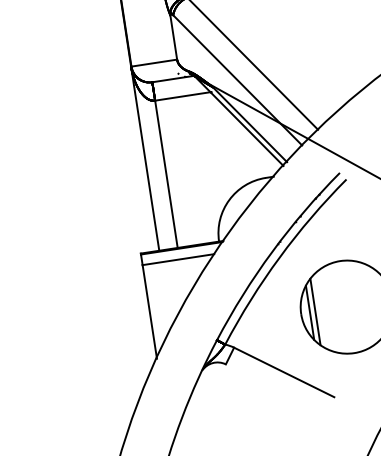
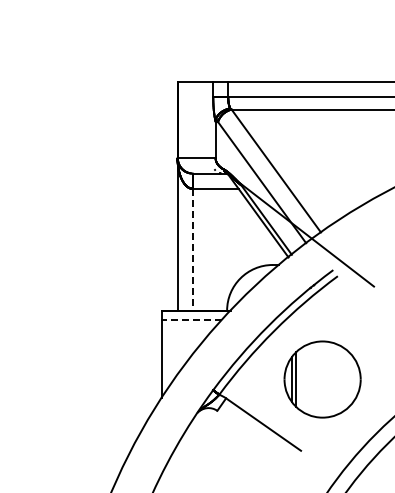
line: (165, 174) -> (192, 249), solid -> dashed
line: (177, 260) -> (191, 320), solid -> dashed

